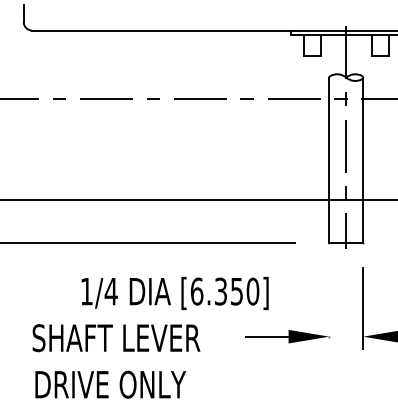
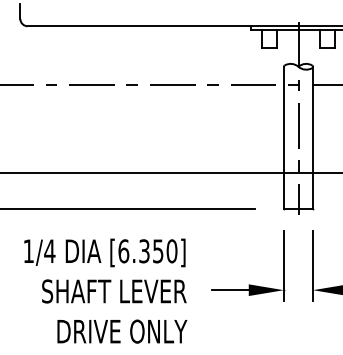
text: (174, 292) -> (104, 252), moved
line: (328, 309) -> (283, 266), added
text: (116, 338) -> (114, 291), moved
text: (110, 384) -> (122, 331), moved

